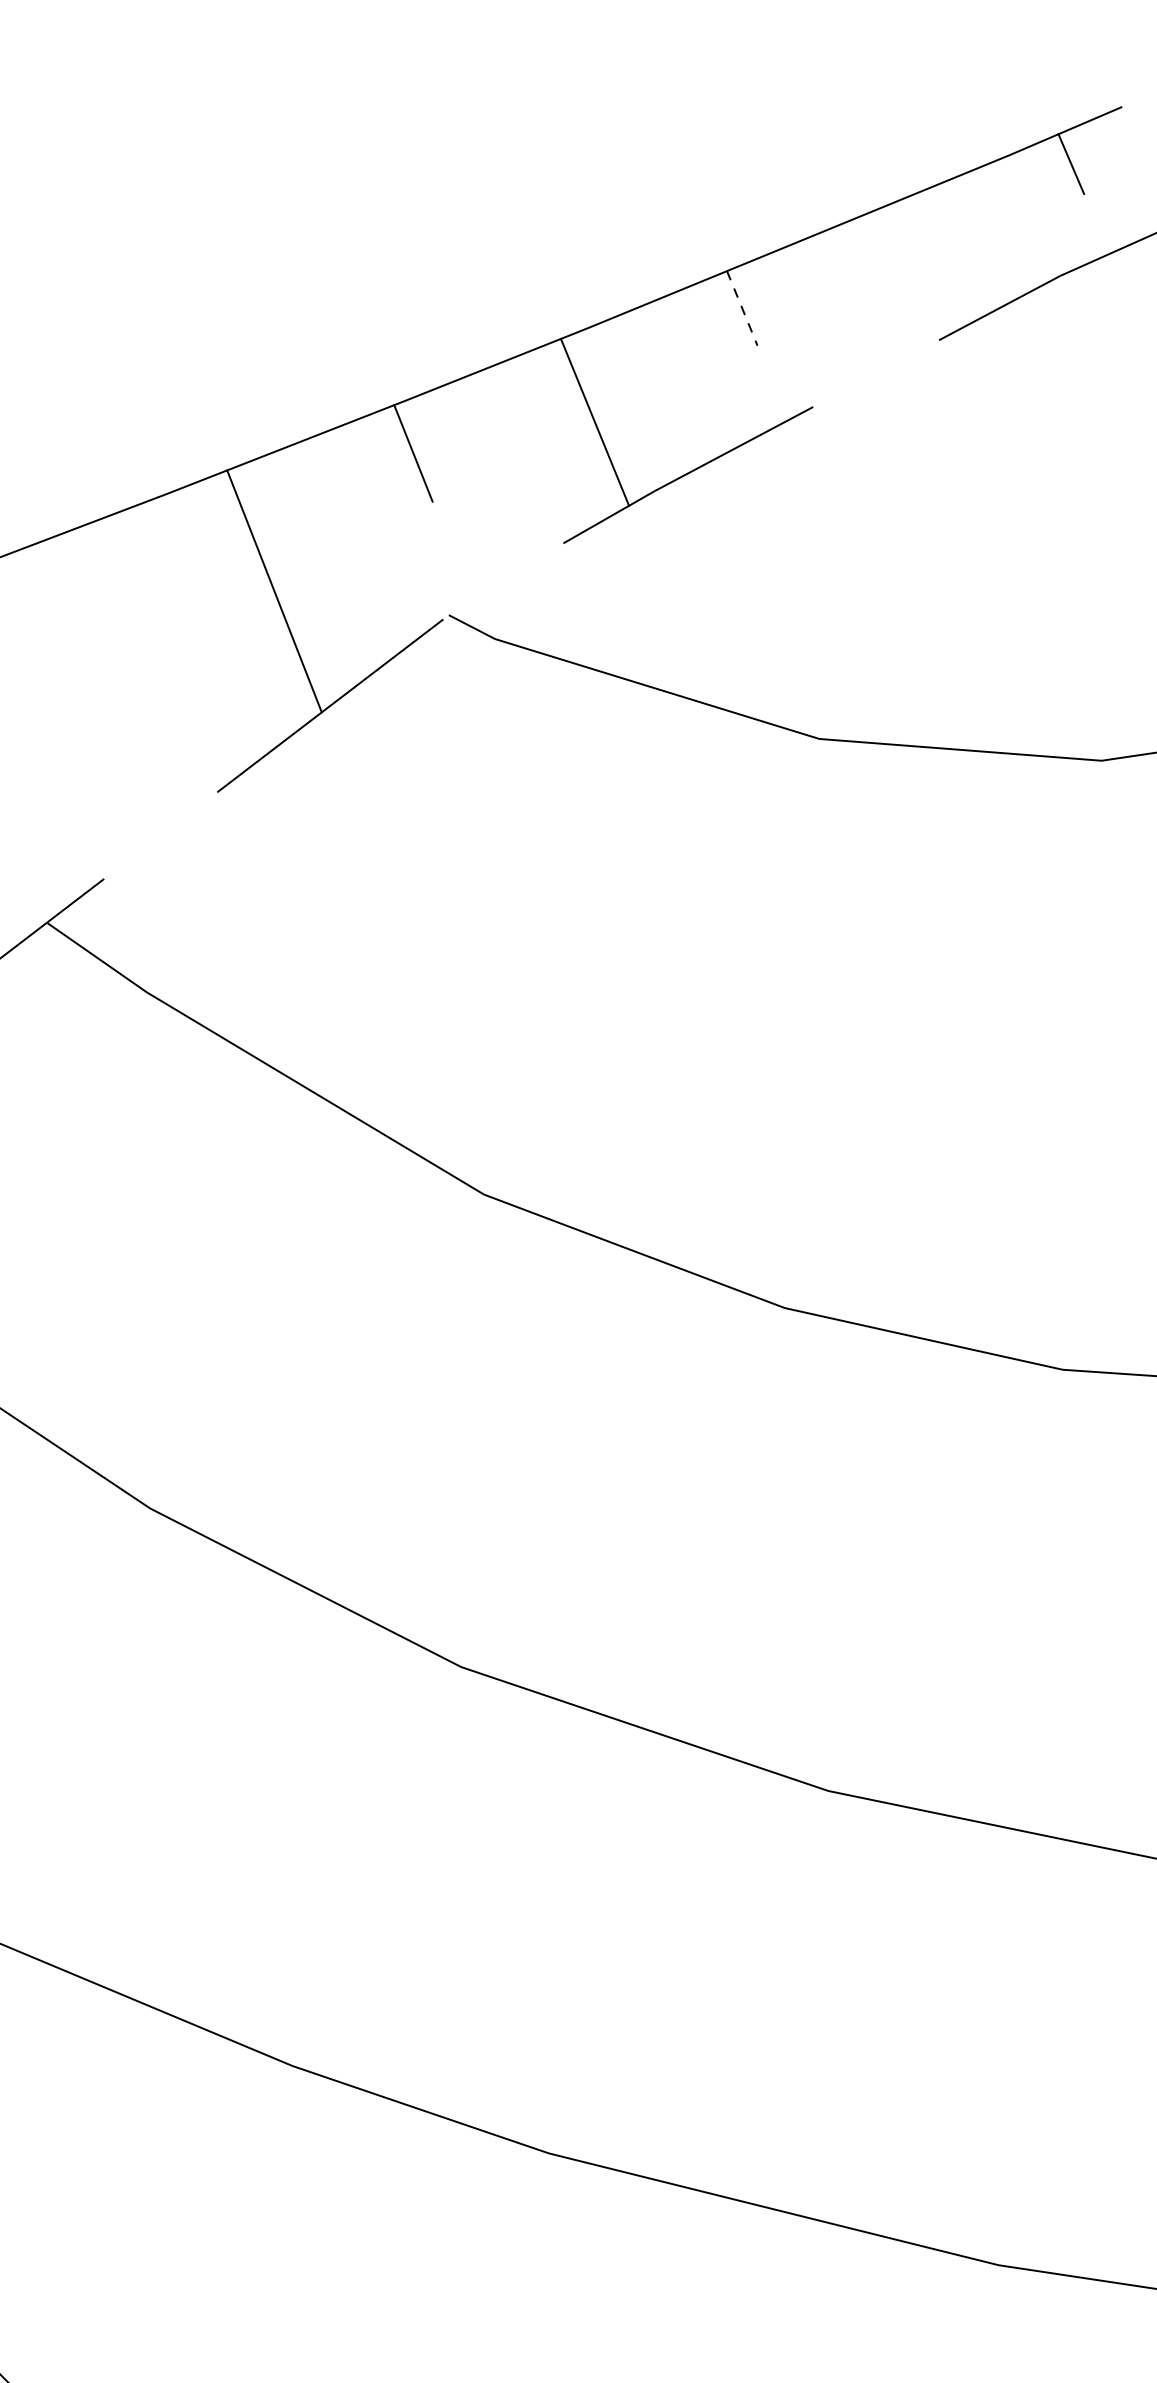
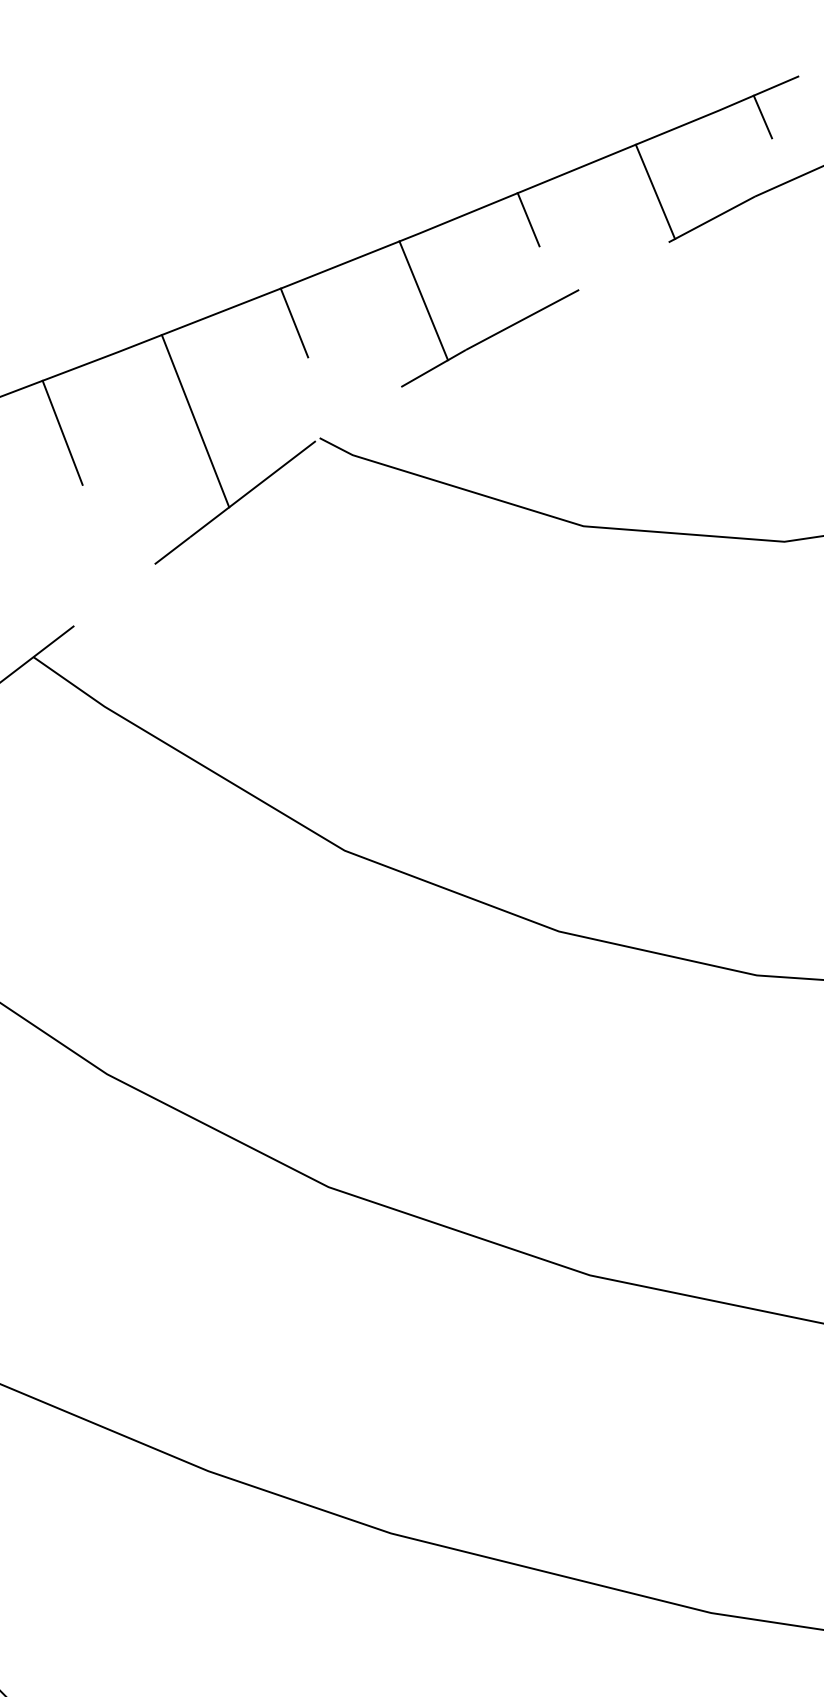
line: (920, 268) -> (655, 191), added
line: (742, 308) -> (528, 219), dashed -> solid
line: (87, 607) -> (62, 432), added

